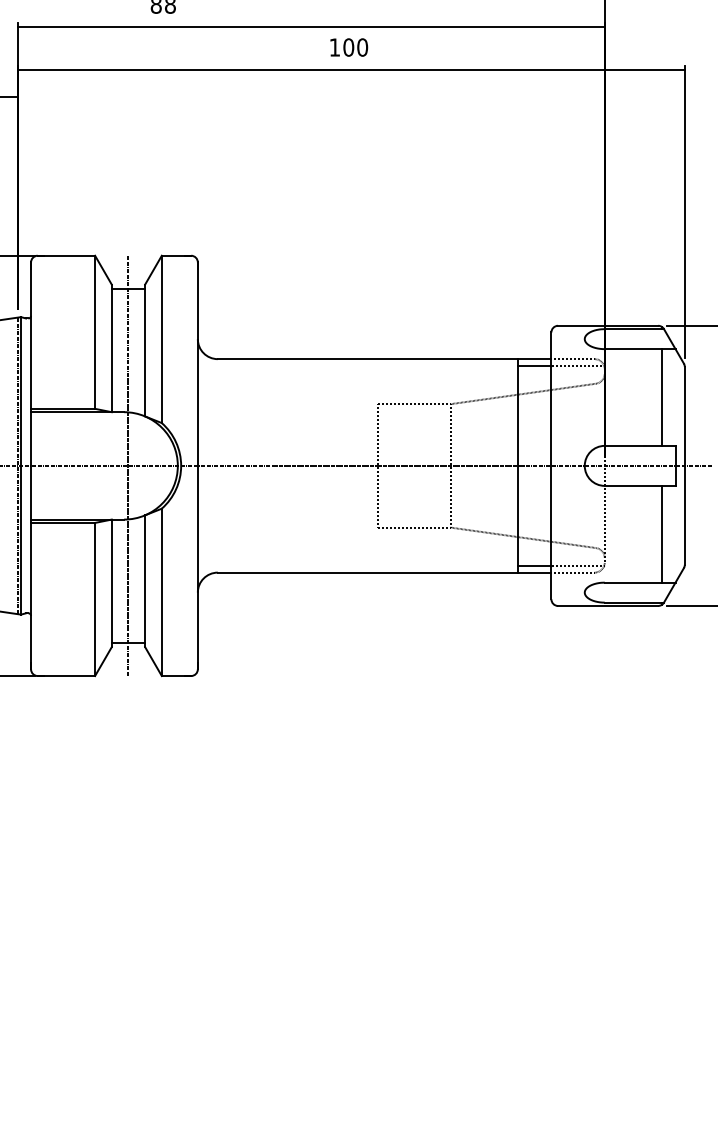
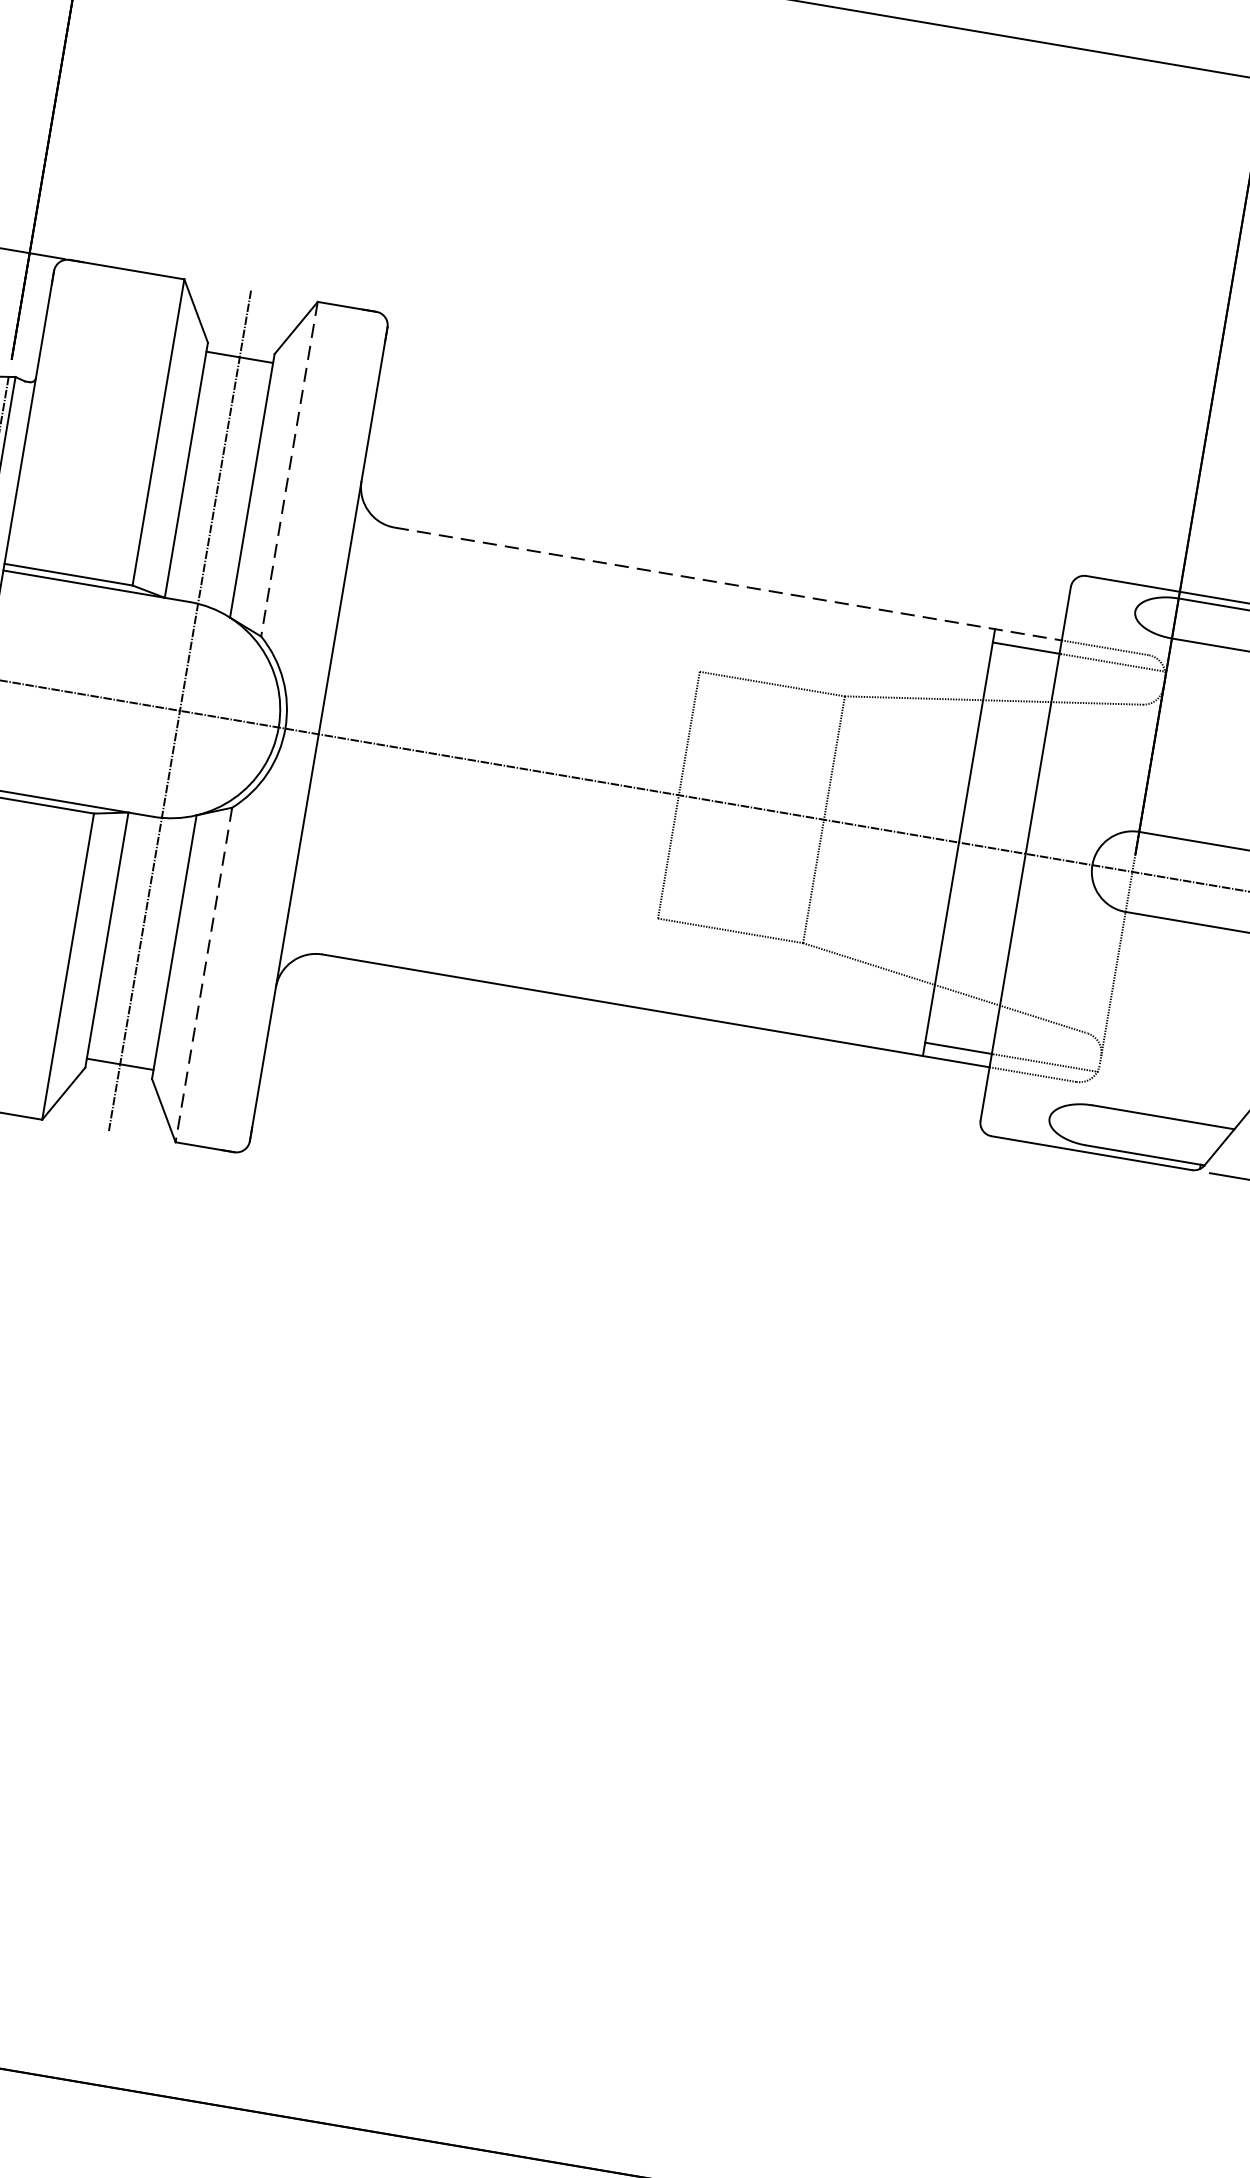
line: (161, 339) -> (288, 469), solid -> dashed
line: (384, 359) -> (727, 584), solid -> dashed
line: (662, 533) -> (1224, 1026), removed
line: (161, 592) -> (203, 975), solid -> dashed

